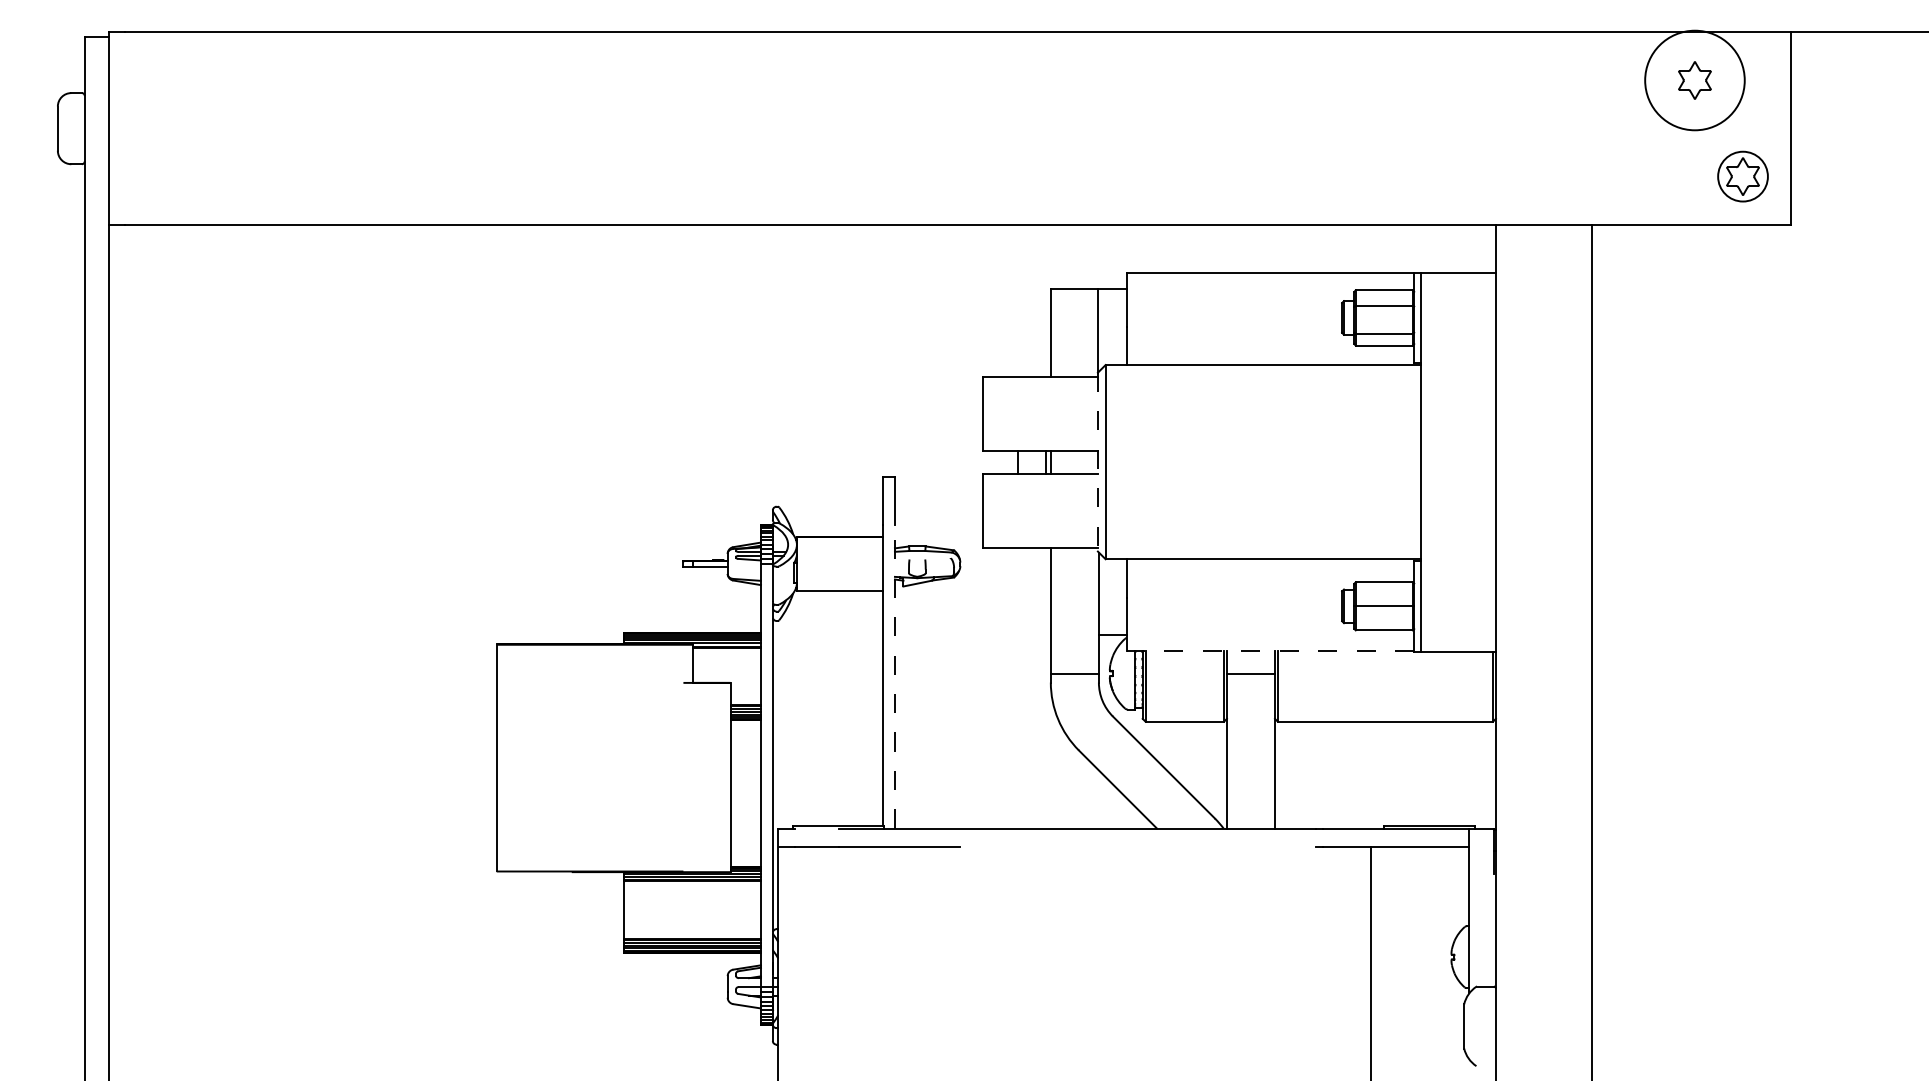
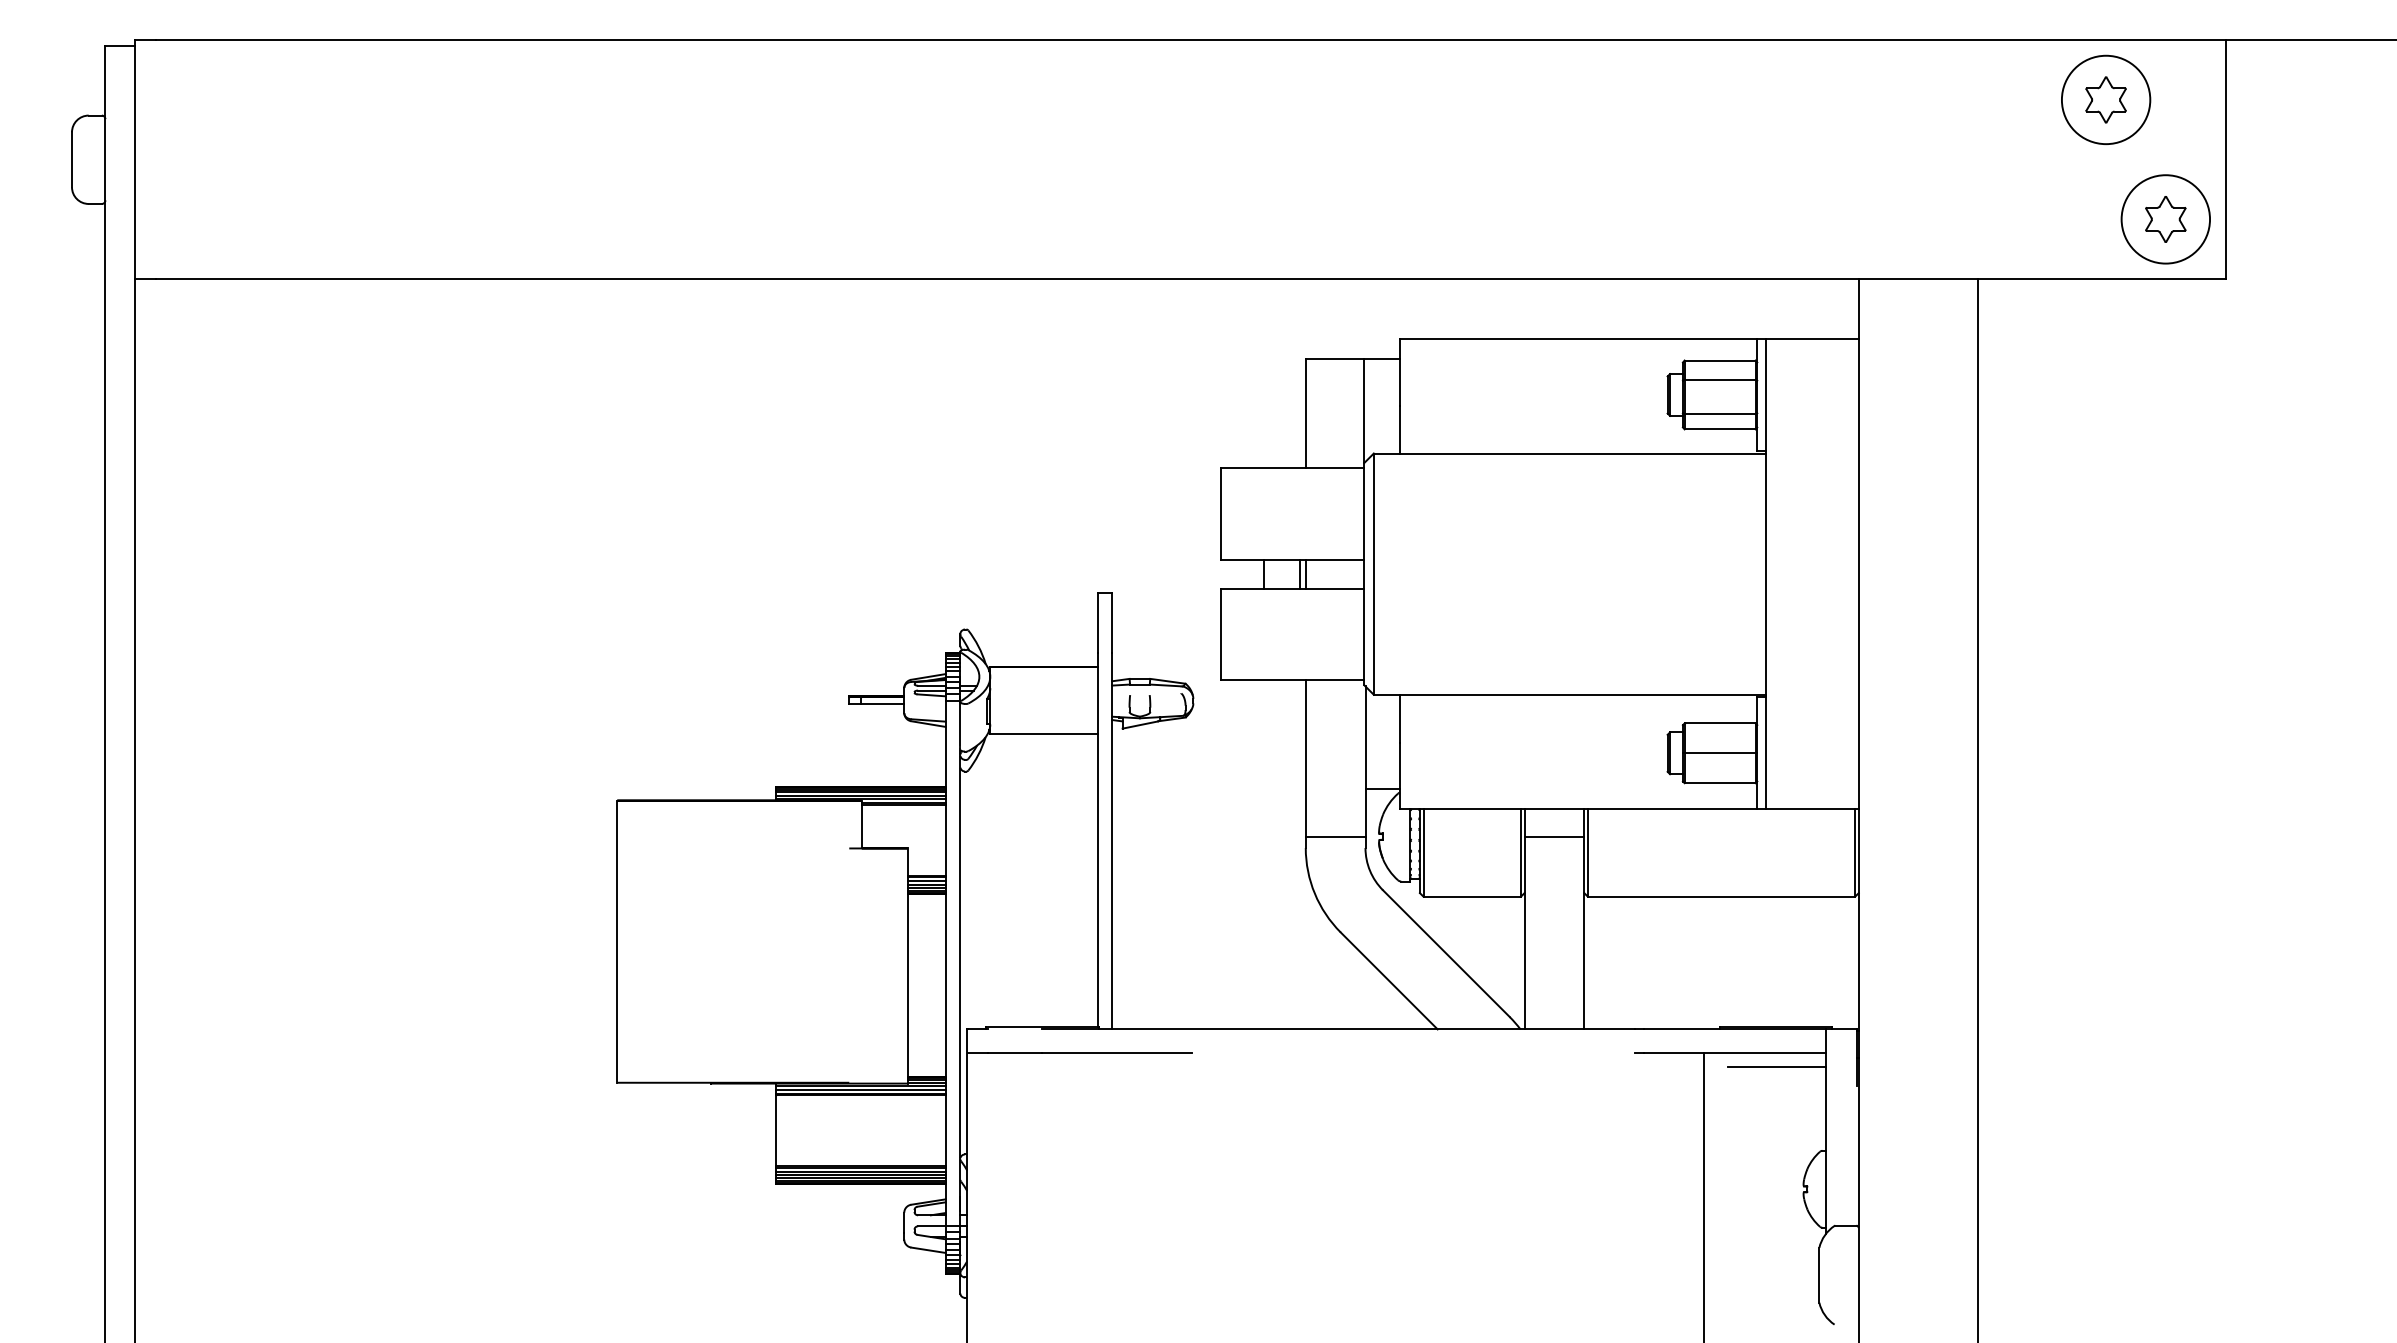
circle: (1694, 80) -> (2105, 99), size x0.71
circle: (1742, 176) -> (2165, 219), size x1.43
line: (1097, 462) -> (1363, 574), dashed -> solid
line: (1270, 651) -> (1578, 809), dashed -> solid
line: (894, 676) -> (1111, 840), dashed -> solid
line: (1429, 858) -> (1776, 1066), added

